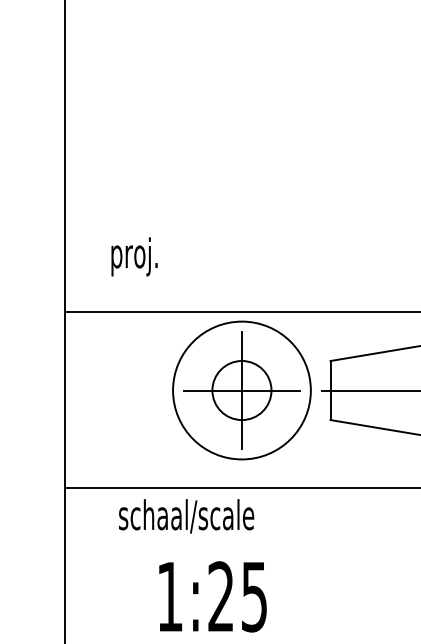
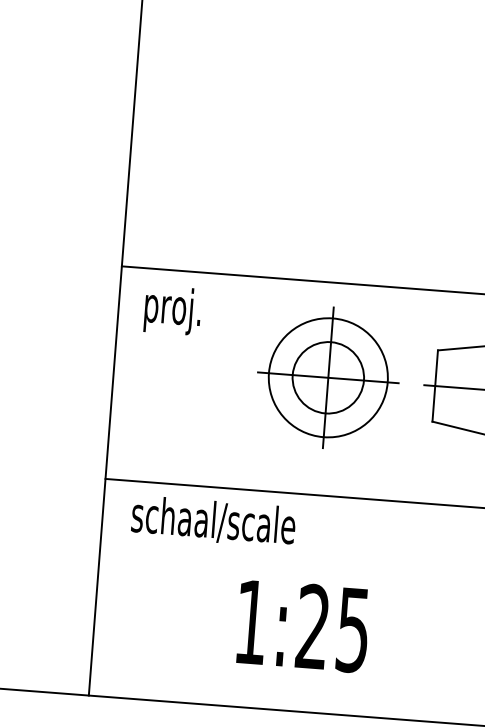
text: (134, 256) -> (172, 309), moved
circle: (241, 390) -> (327, 377), size x0.71
text: (186, 516) -> (213, 521), moved
text: (212, 596) -> (302, 625), moved

